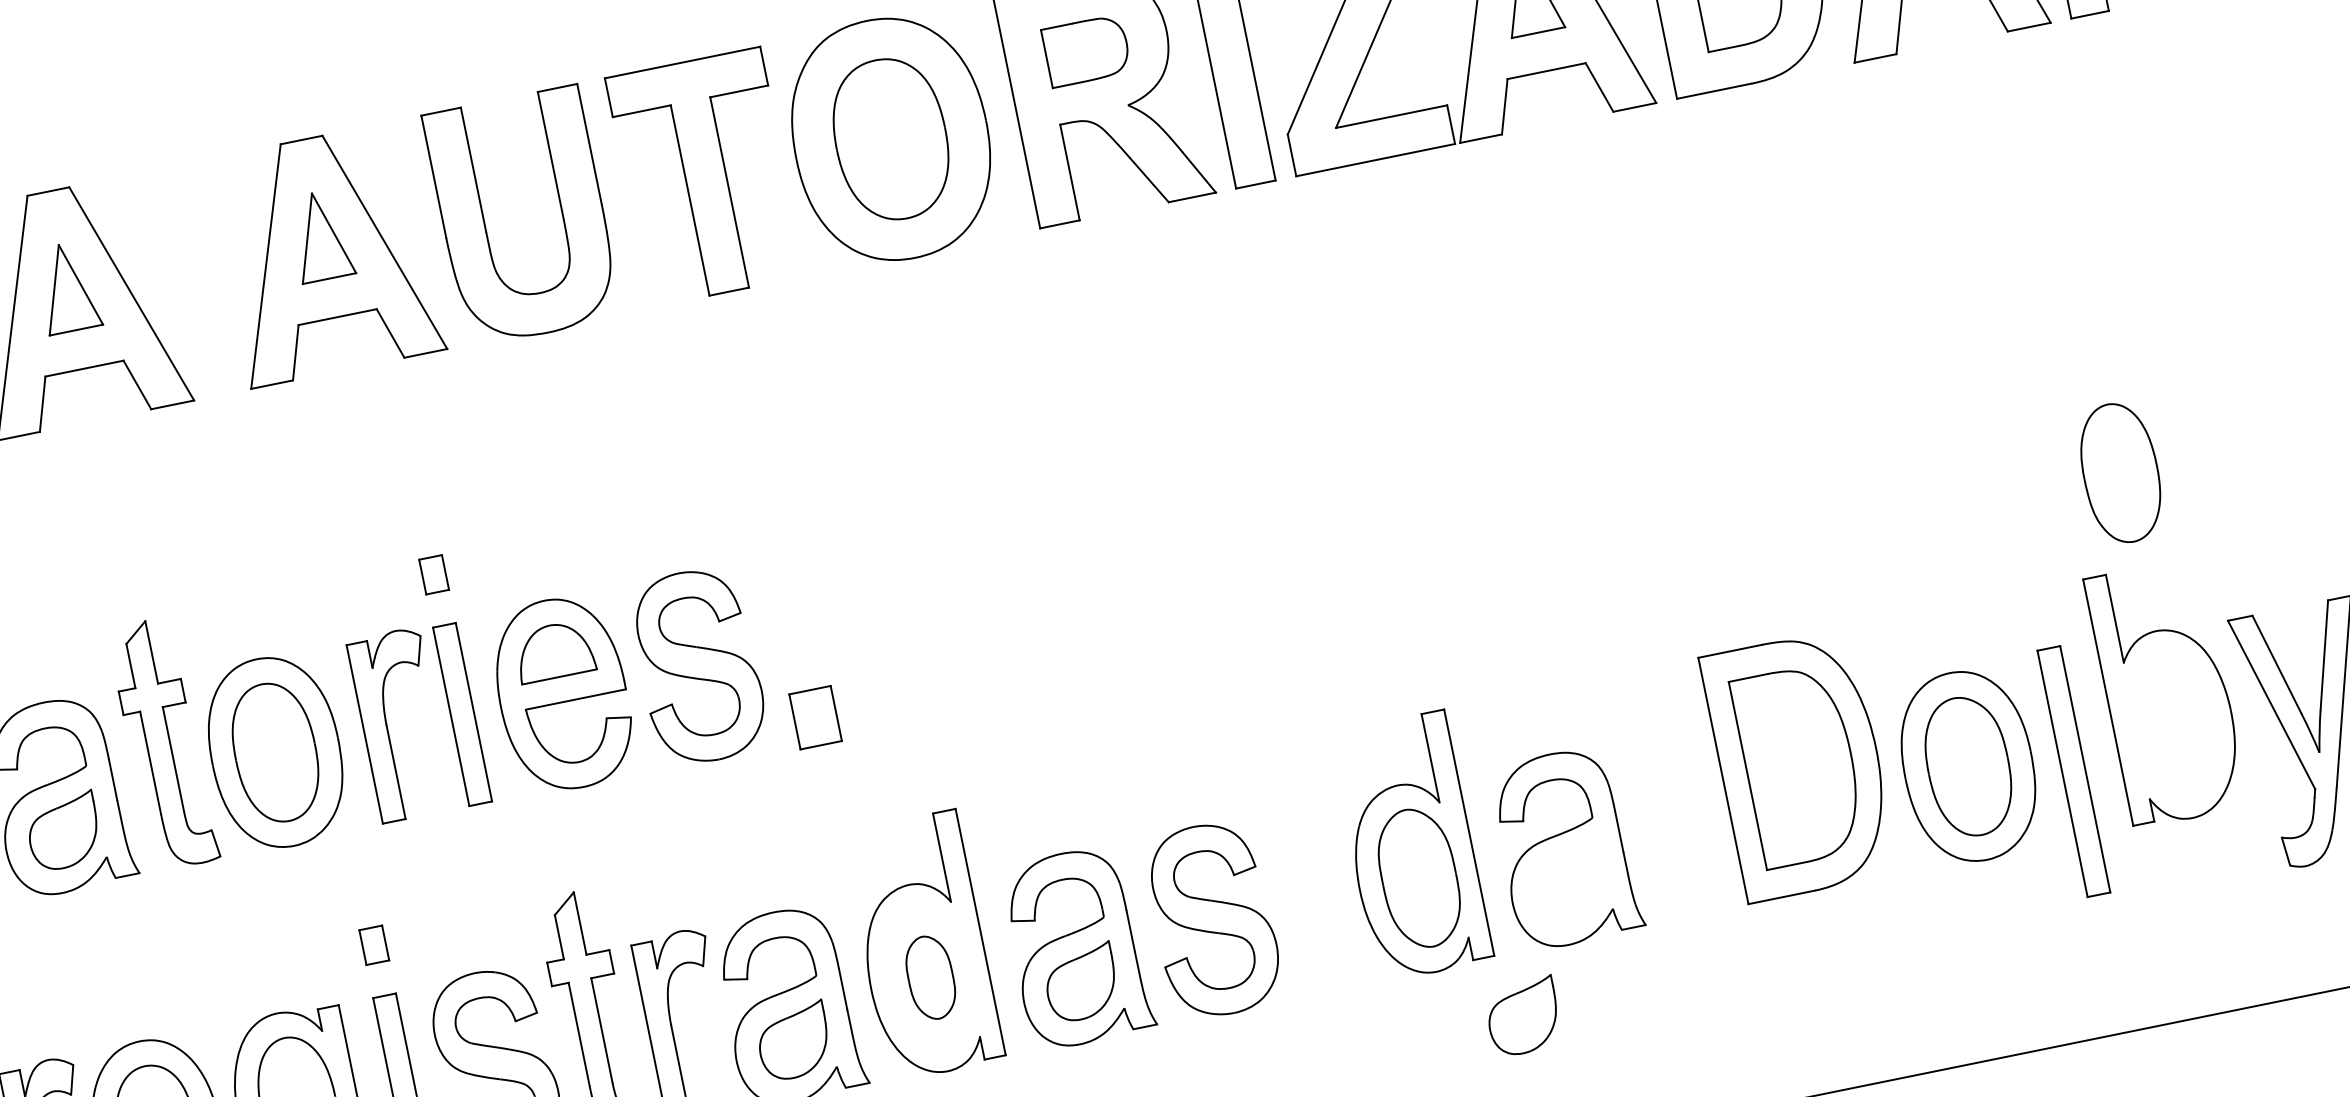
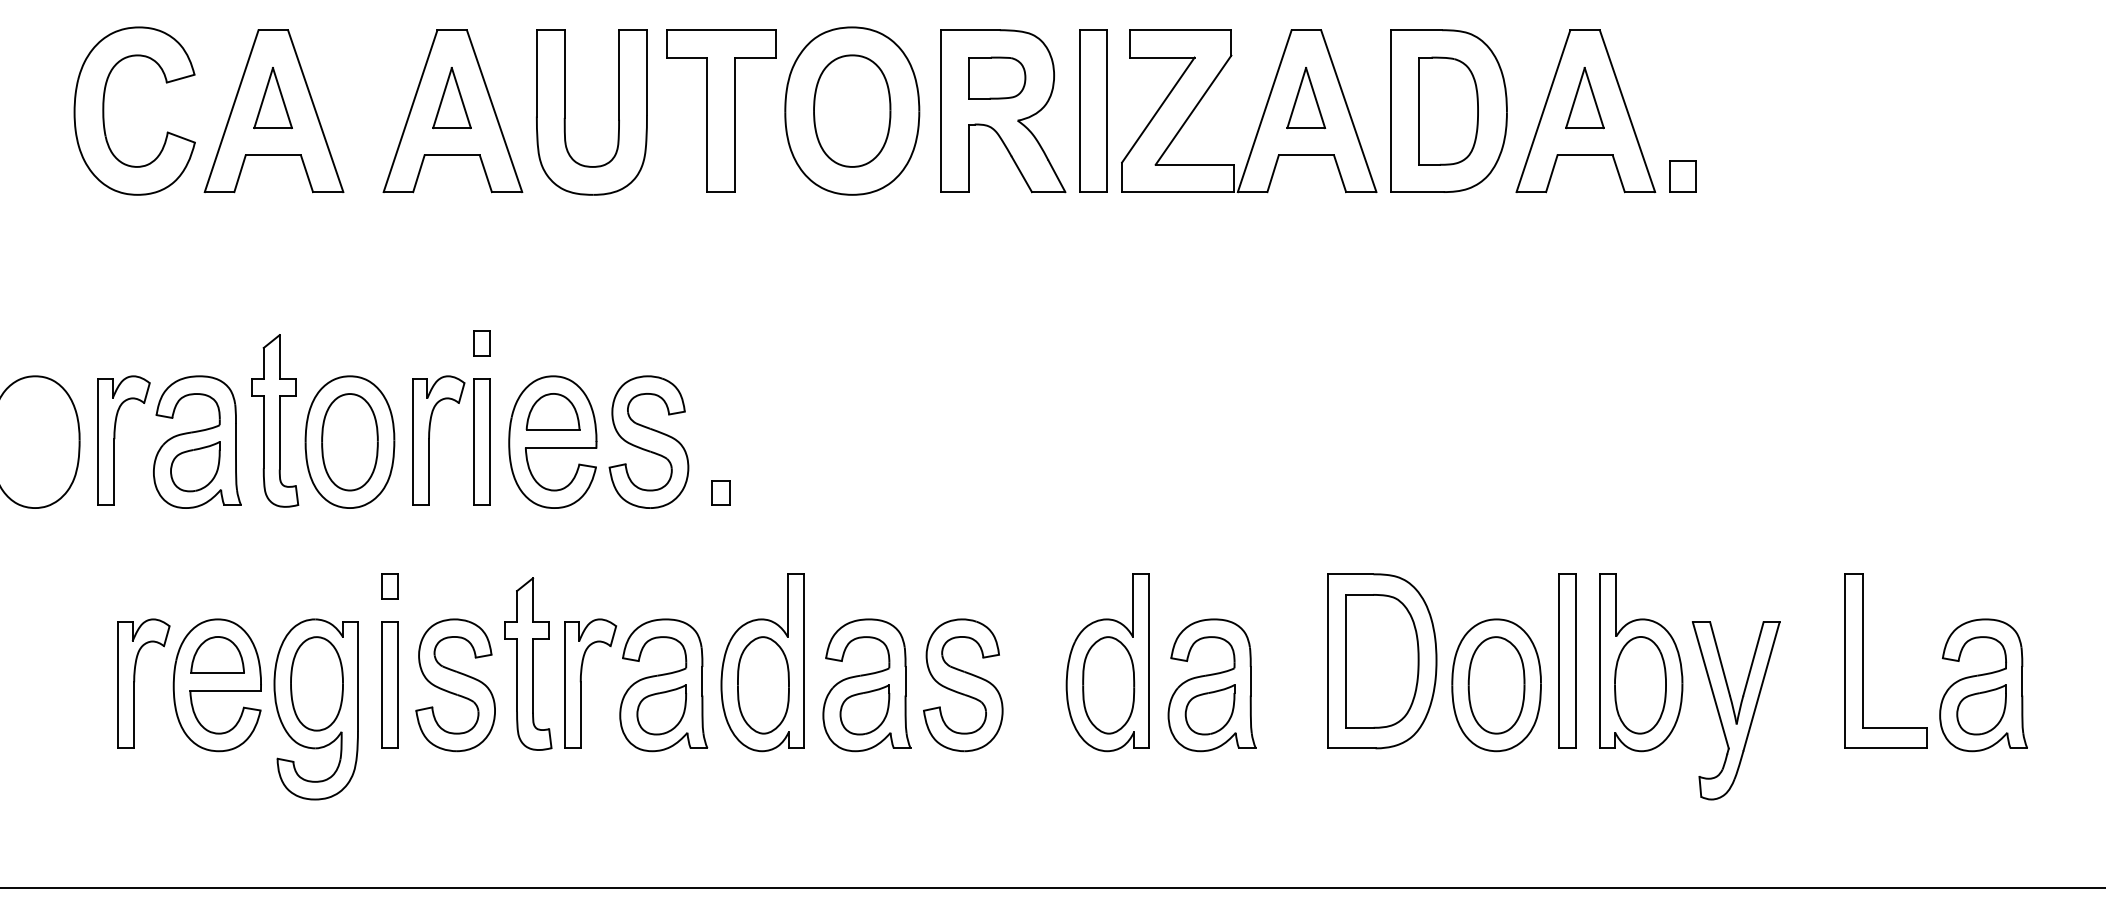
part: (2120, 473) -> (1640, 685), moved
part: (814, 717) -> (720, 492), size x0.62
part: (2073, 770) -> (1567, 660), moved
part: (930, 977) -> (763, 685), size x1.67
part: (1522, 1016) -> (1209, 709), moved

